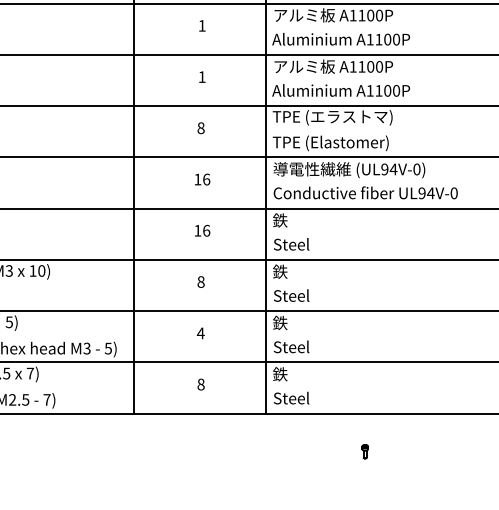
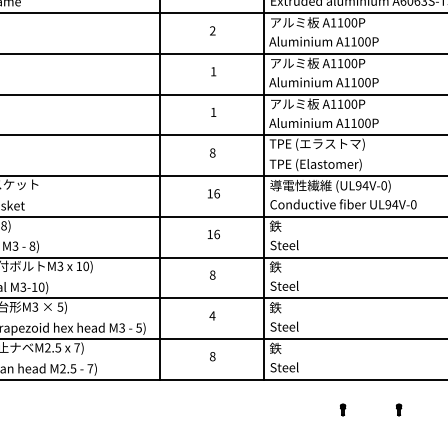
part: (436, 451) -> (399, 409), added

